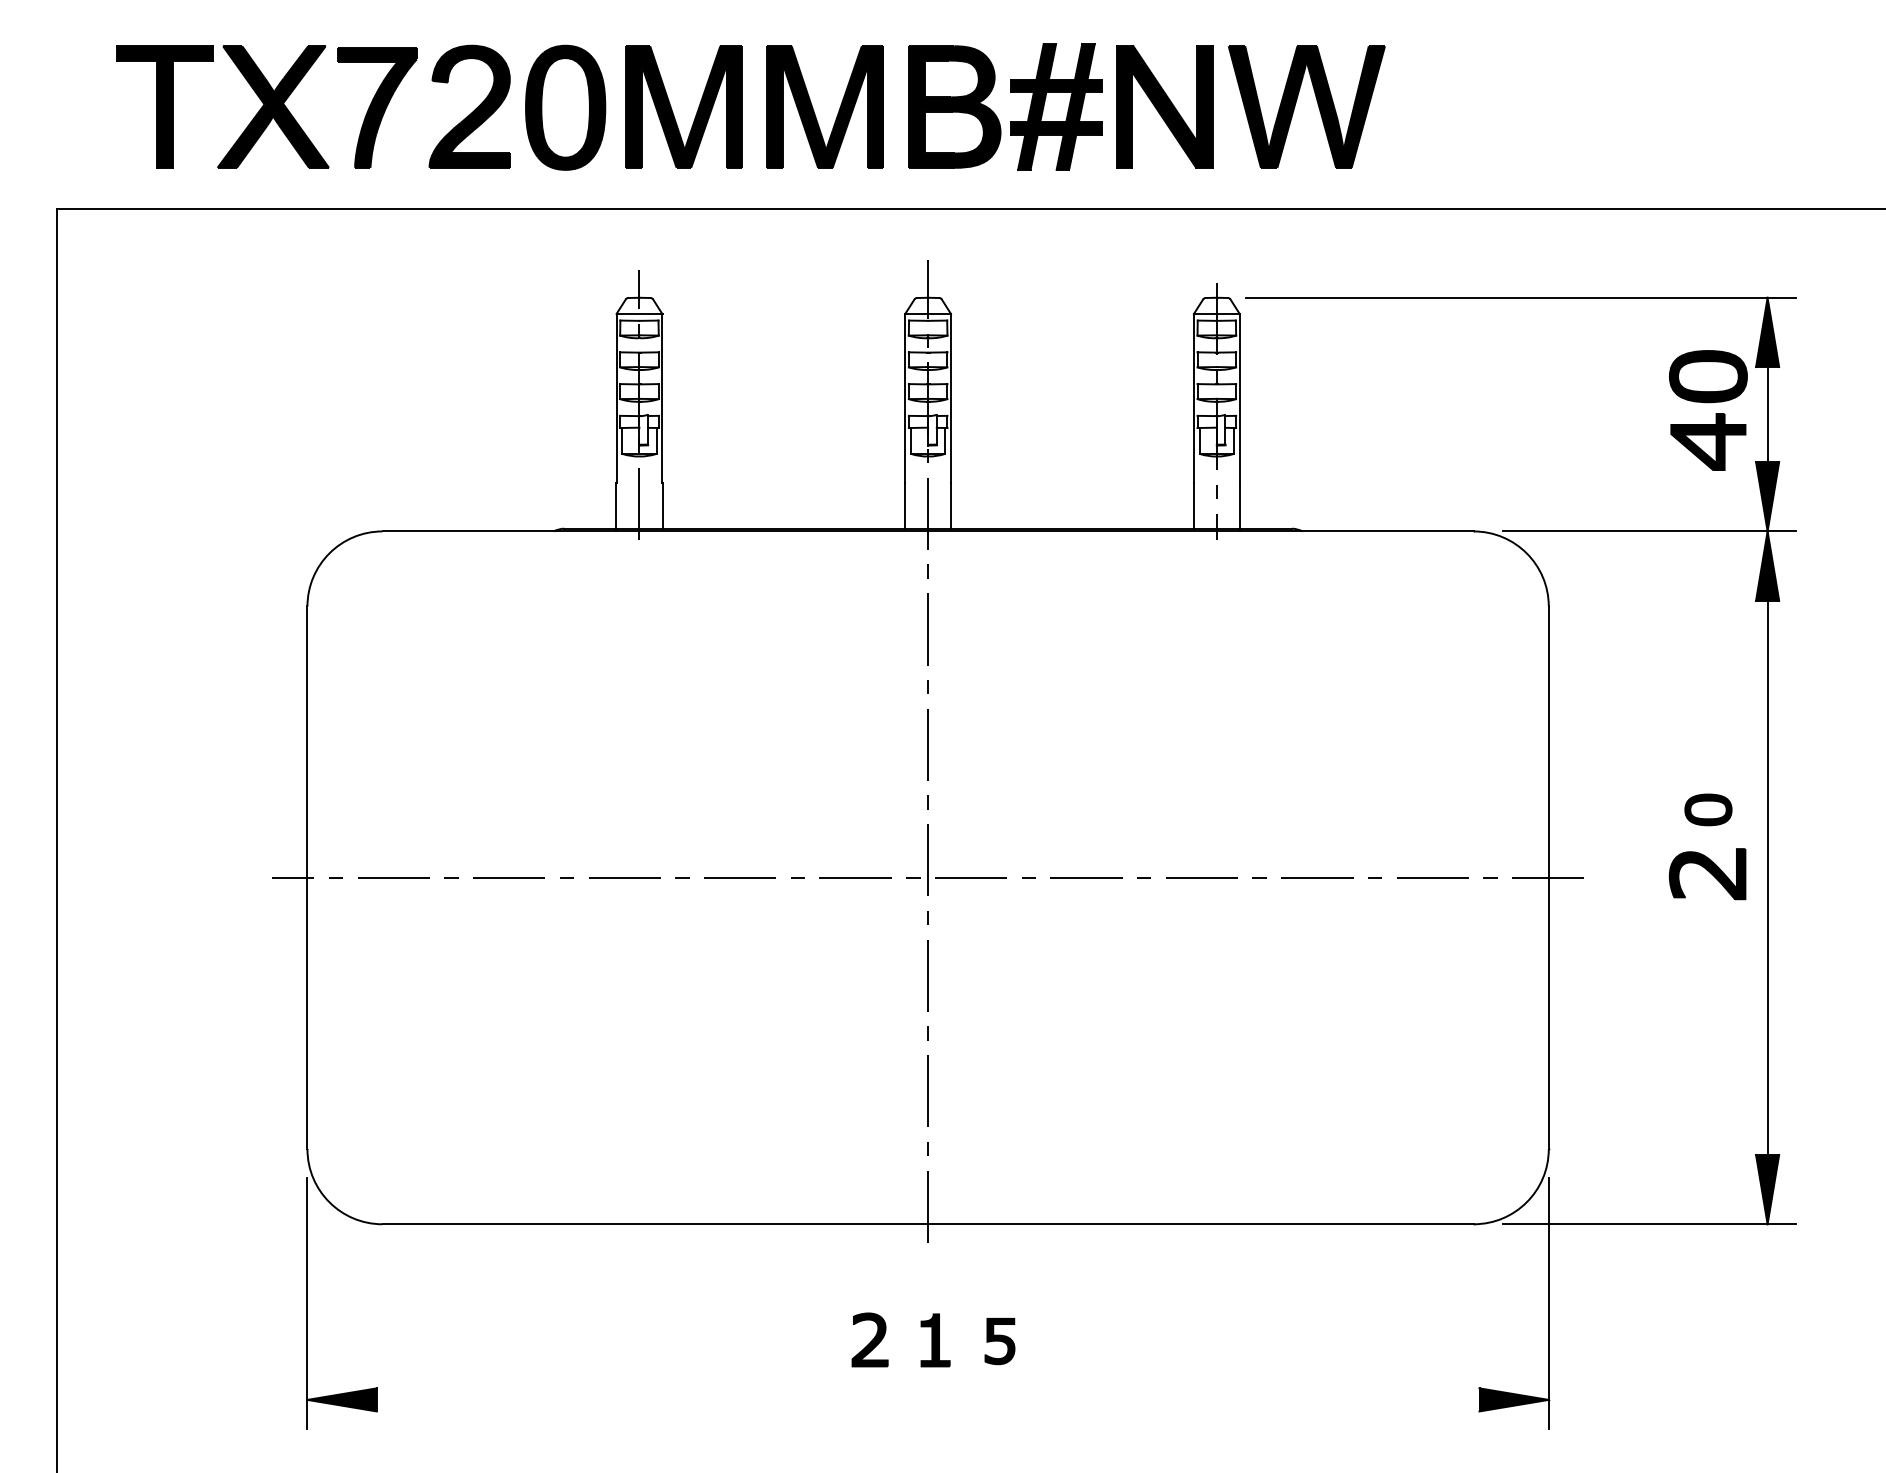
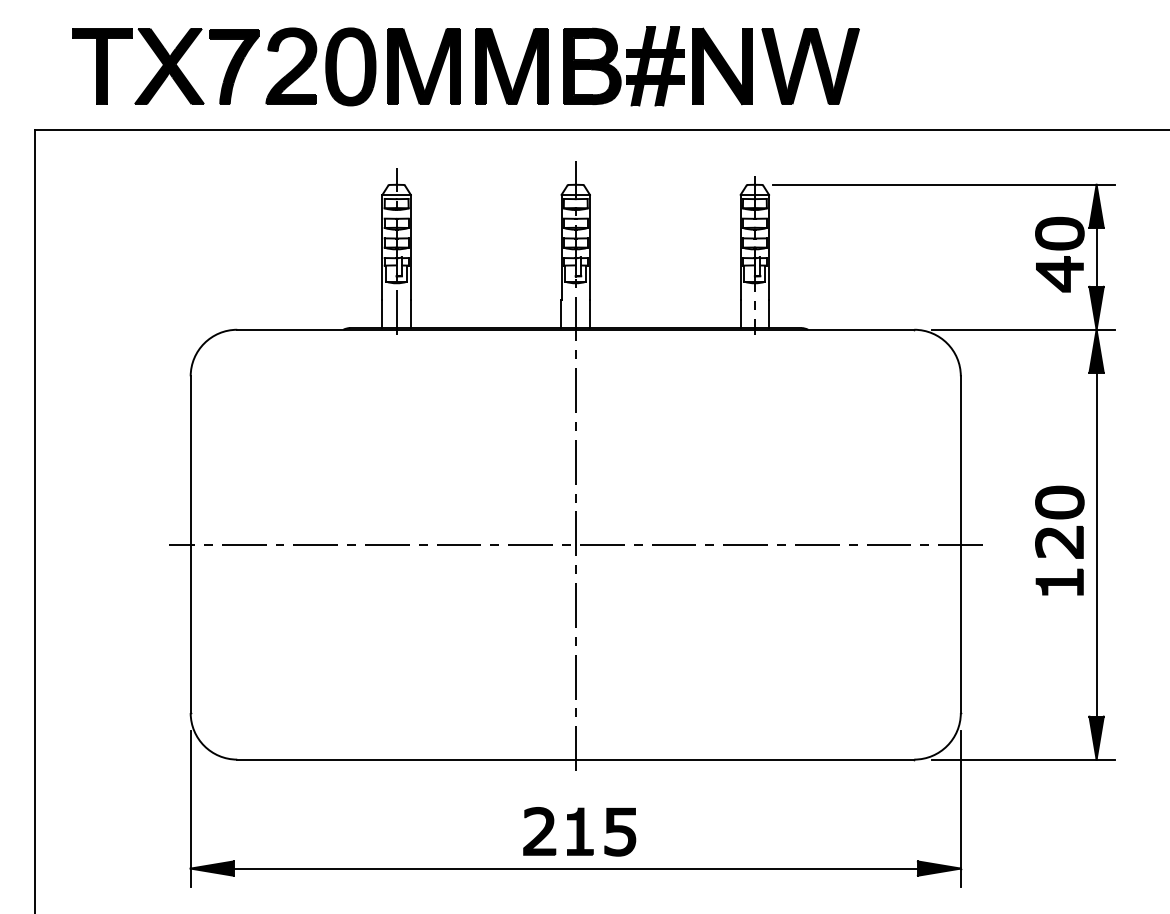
part: (1707, 809) -> (1059, 502), size x1.67
part: (1707, 937) -> (1059, 581), added
part: (869, 1340) -> (539, 831), size x1.43
part: (935, 1340) -> (580, 831), size x1.43
part: (1000, 1341) -> (620, 832), size x1.67
line: (927, 1399) -> (575, 868), added

